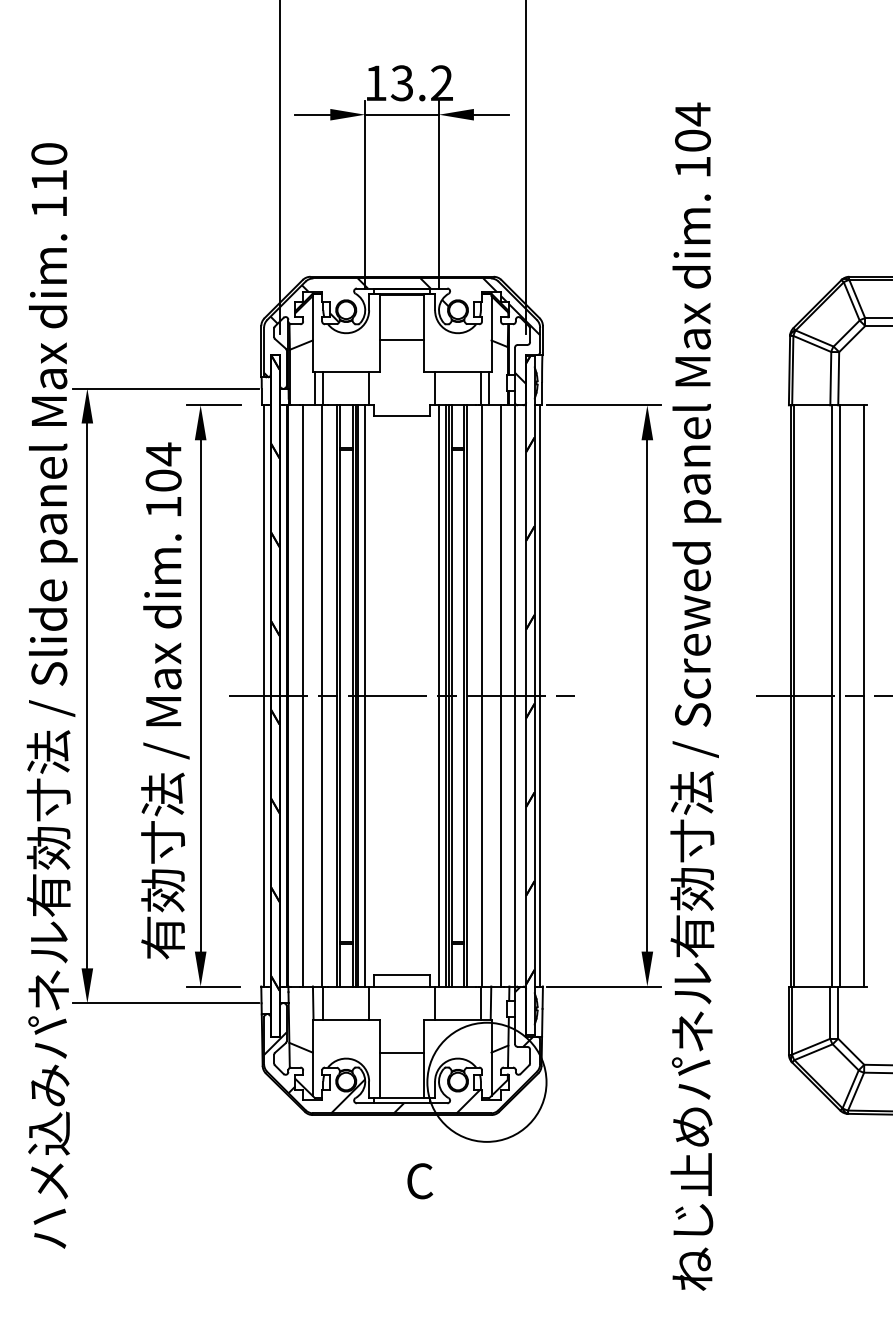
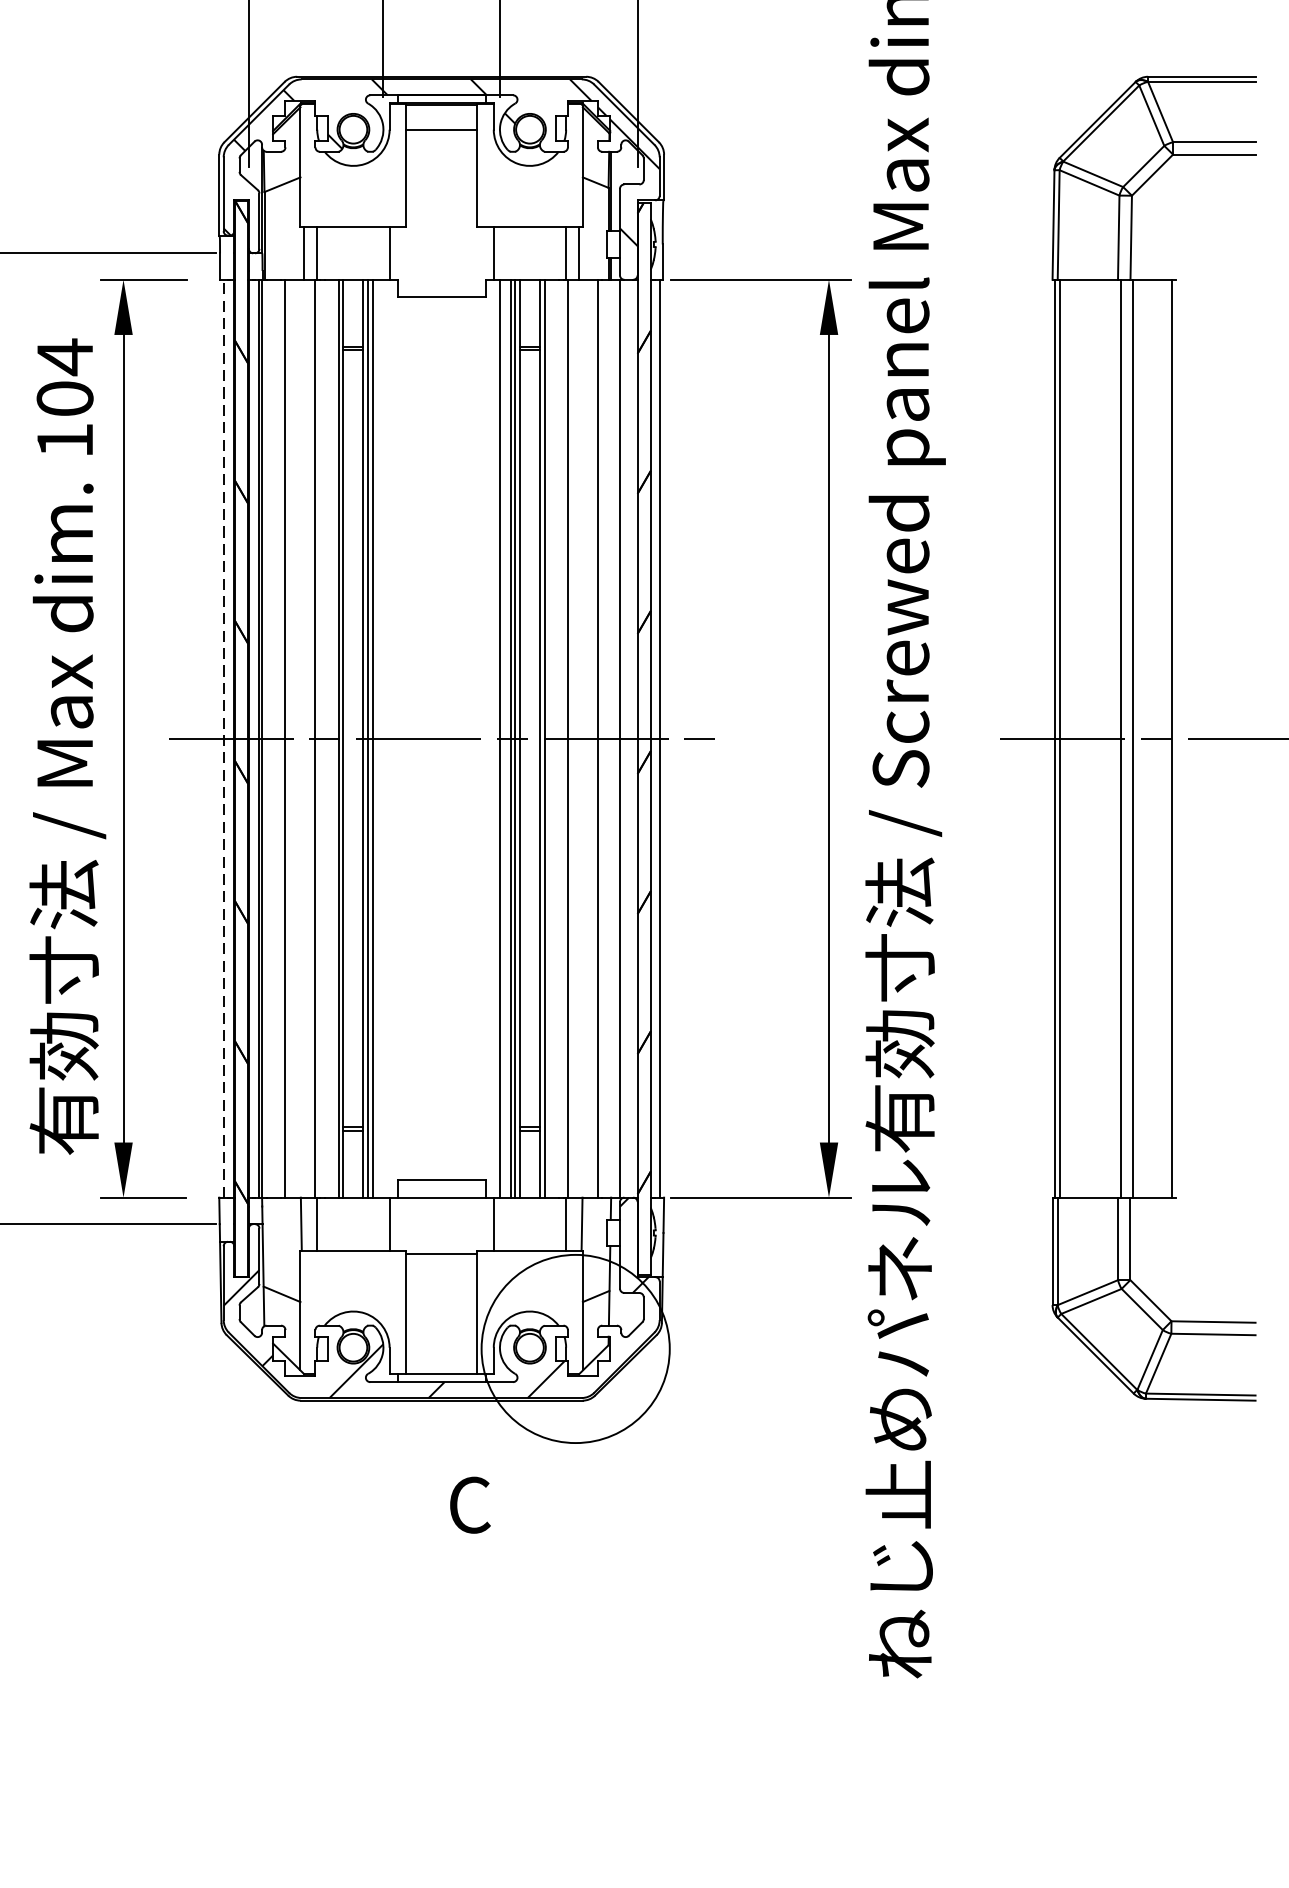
line: (401, 339) -> (440, 130), moved
line: (264, 695) -> (224, 738), solid -> dashed
line: (365, 695) -> (383, 738), removed
line: (401, 1053) -> (440, 1254), moved

